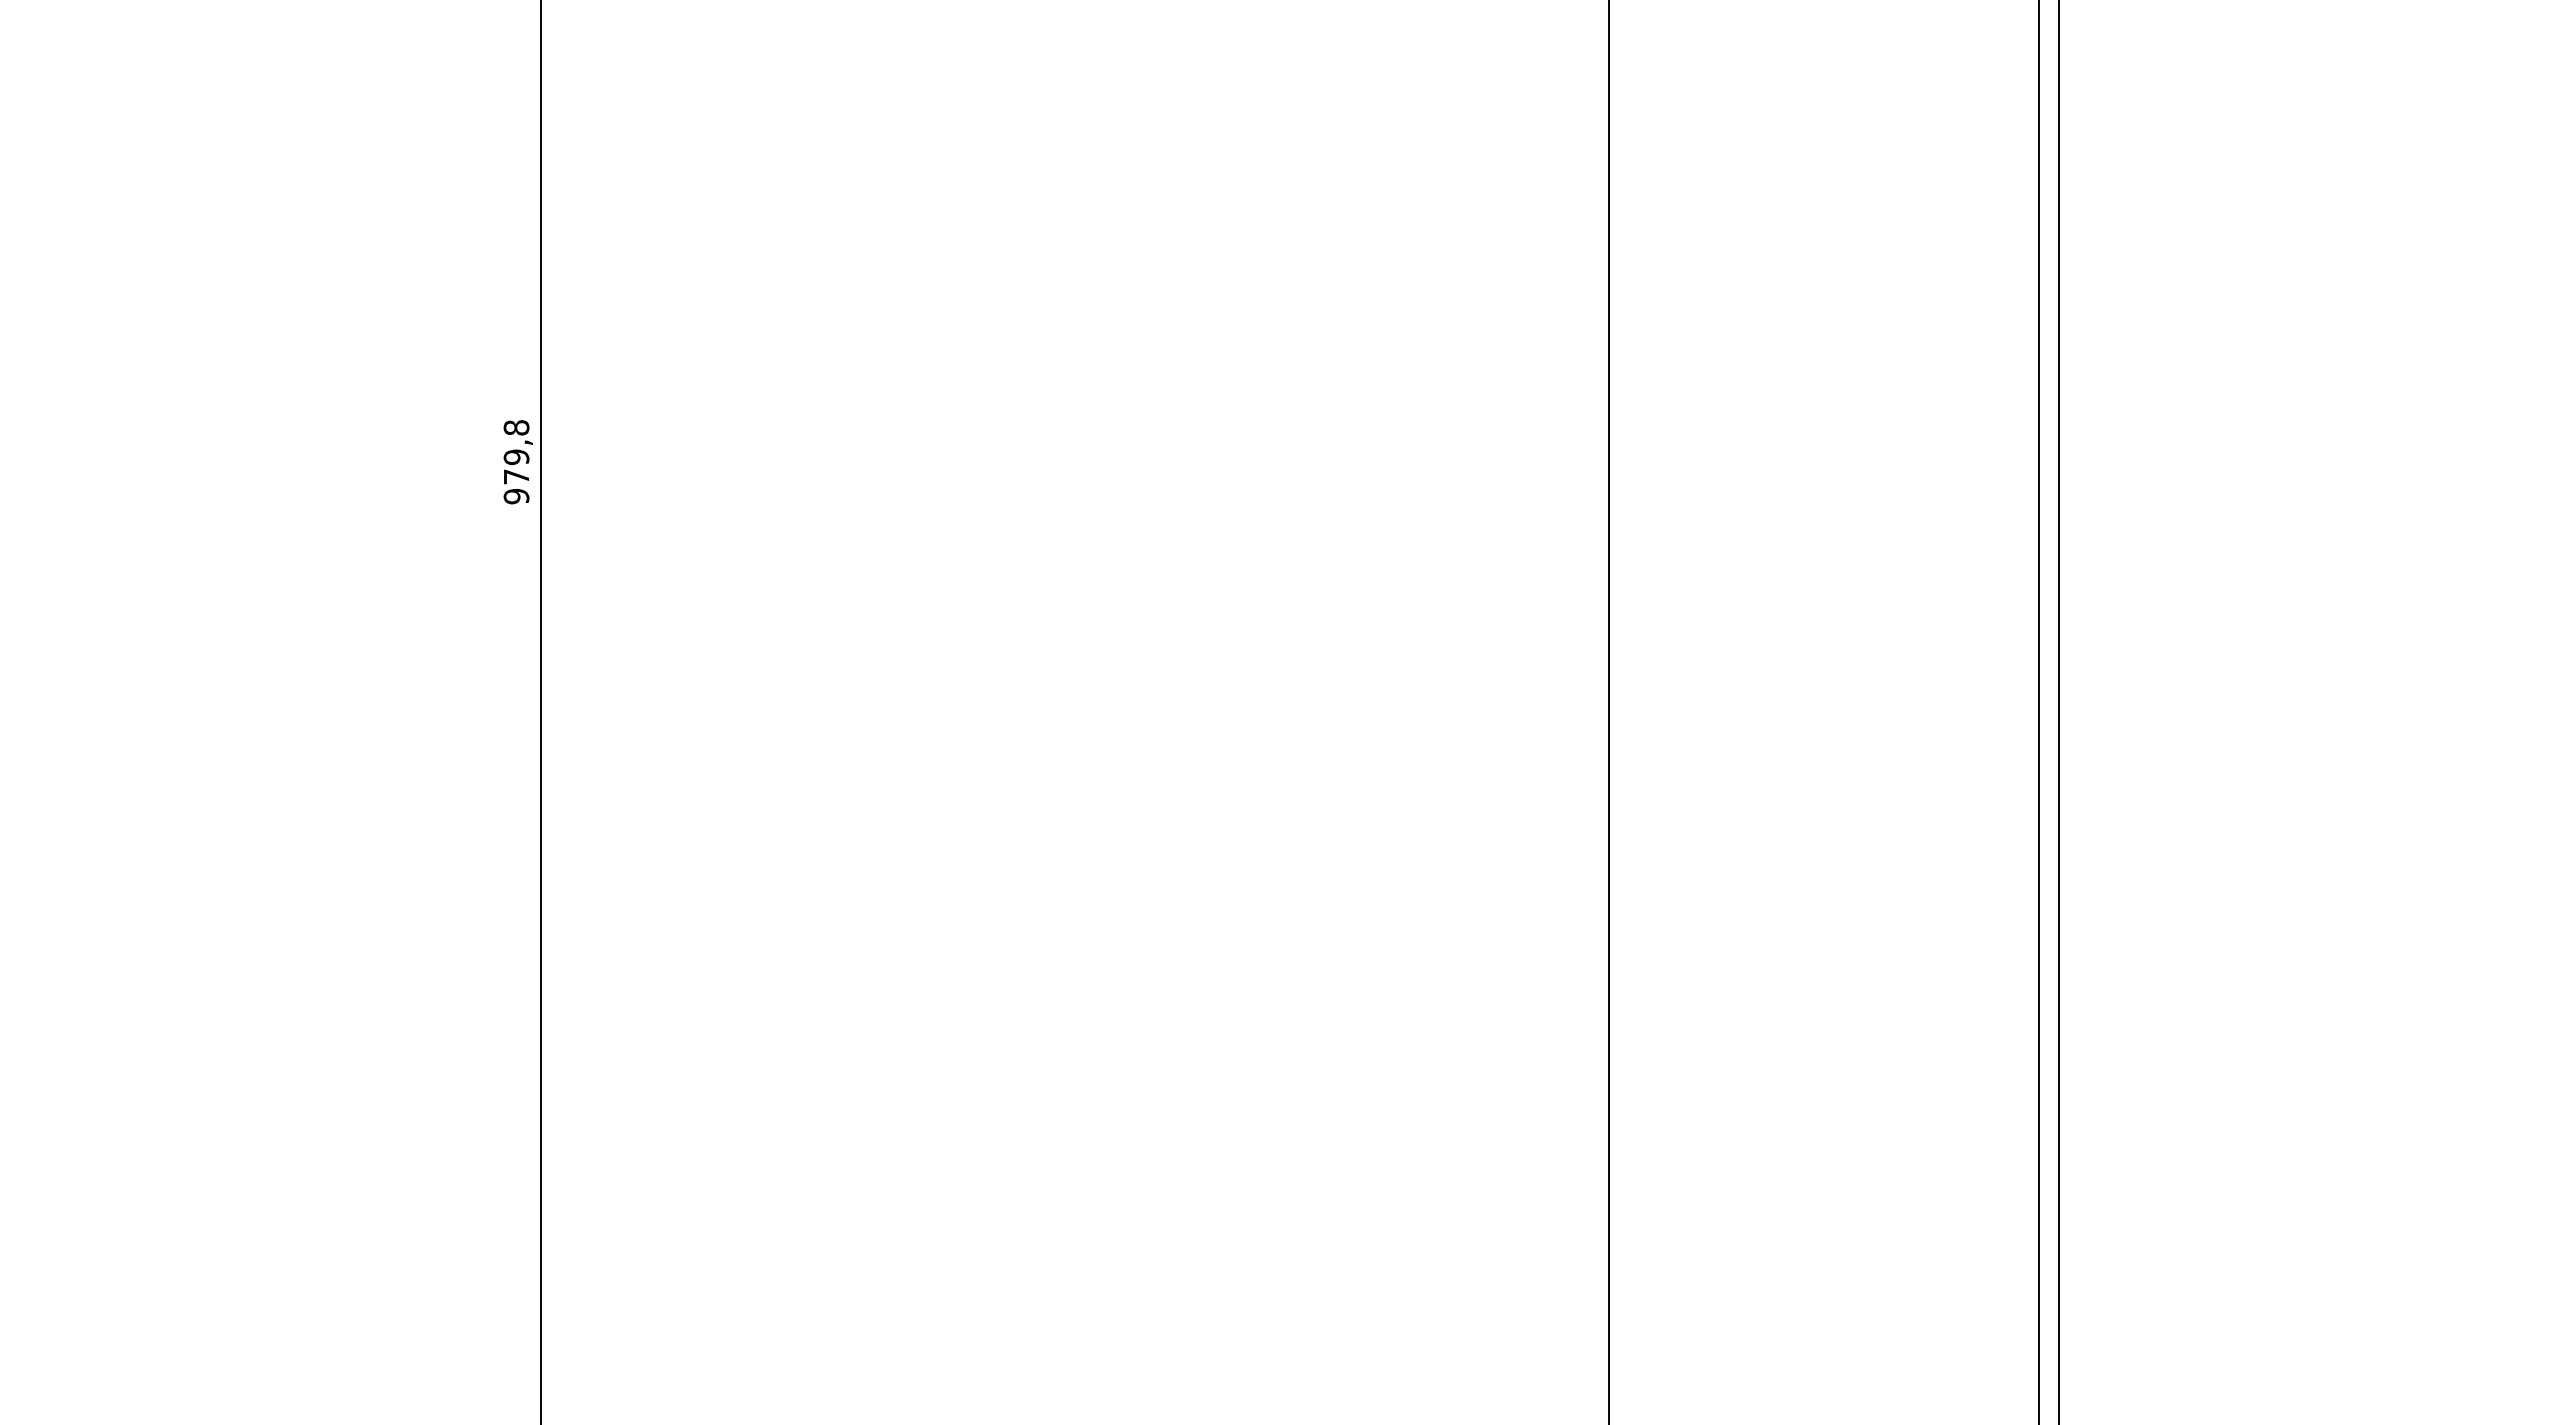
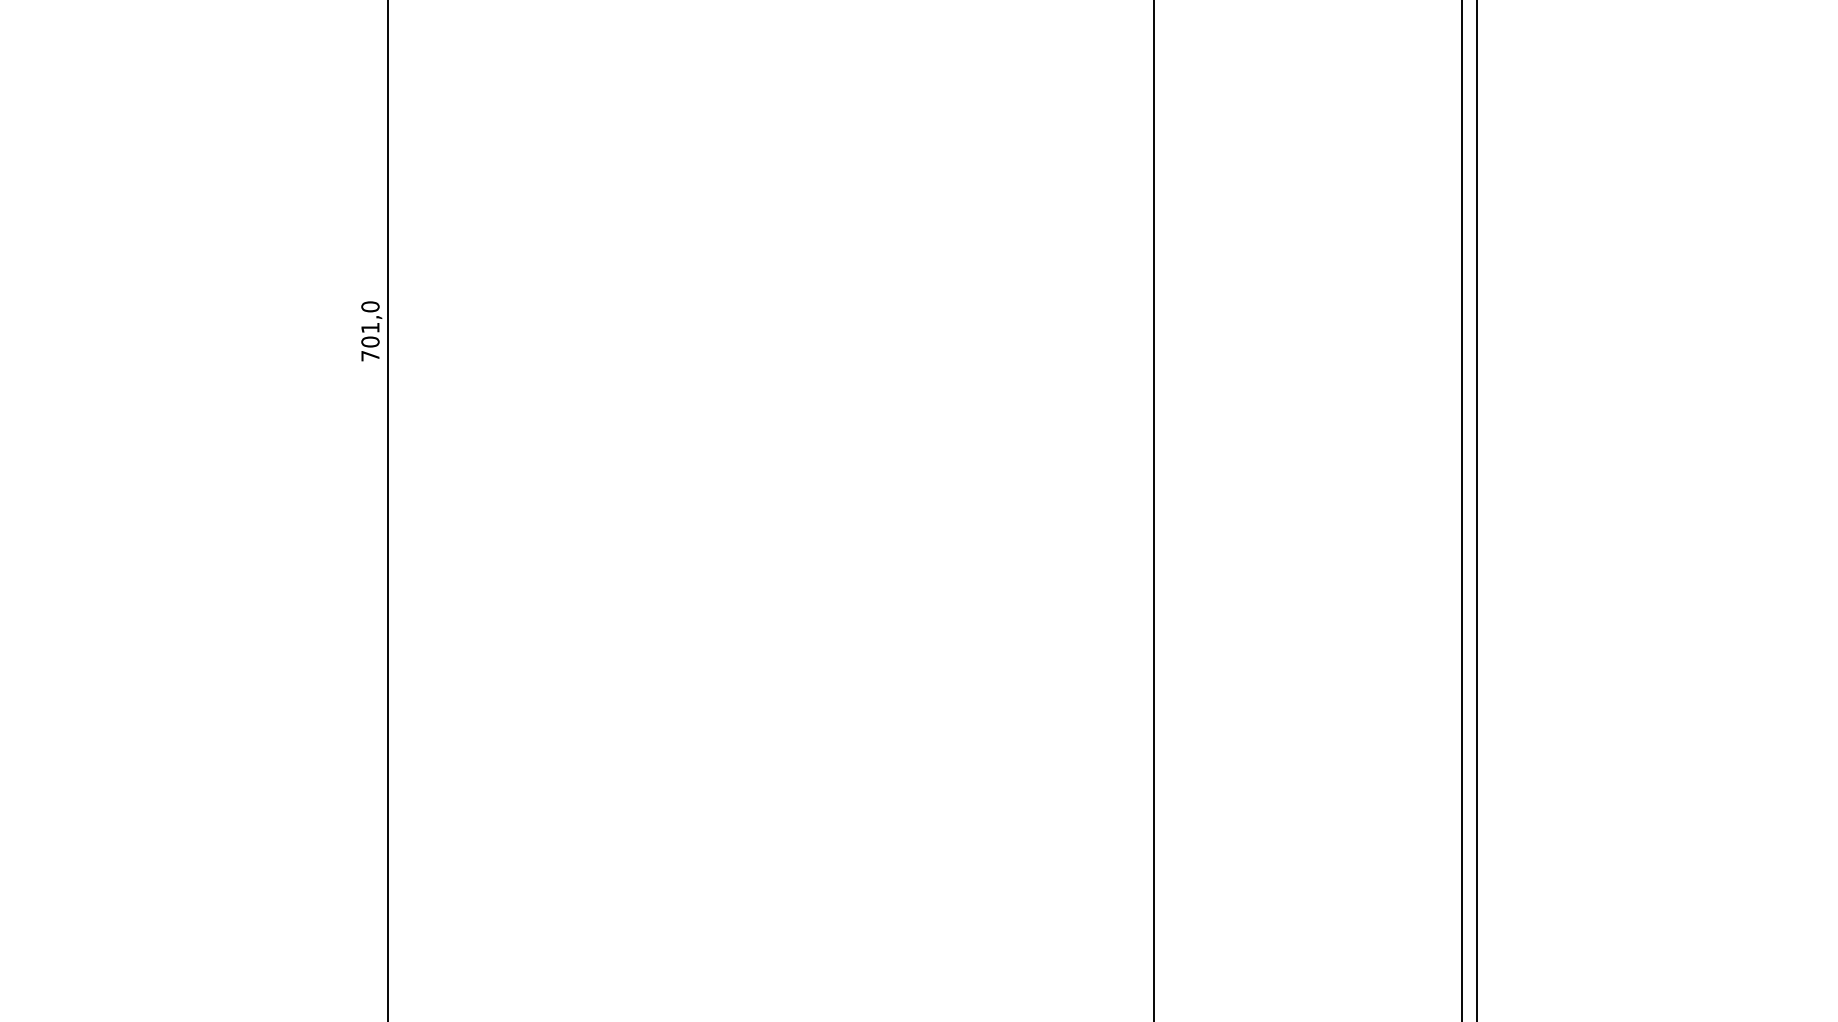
text: (516, 462) -> (370, 331), 979,8 -> 701,0

